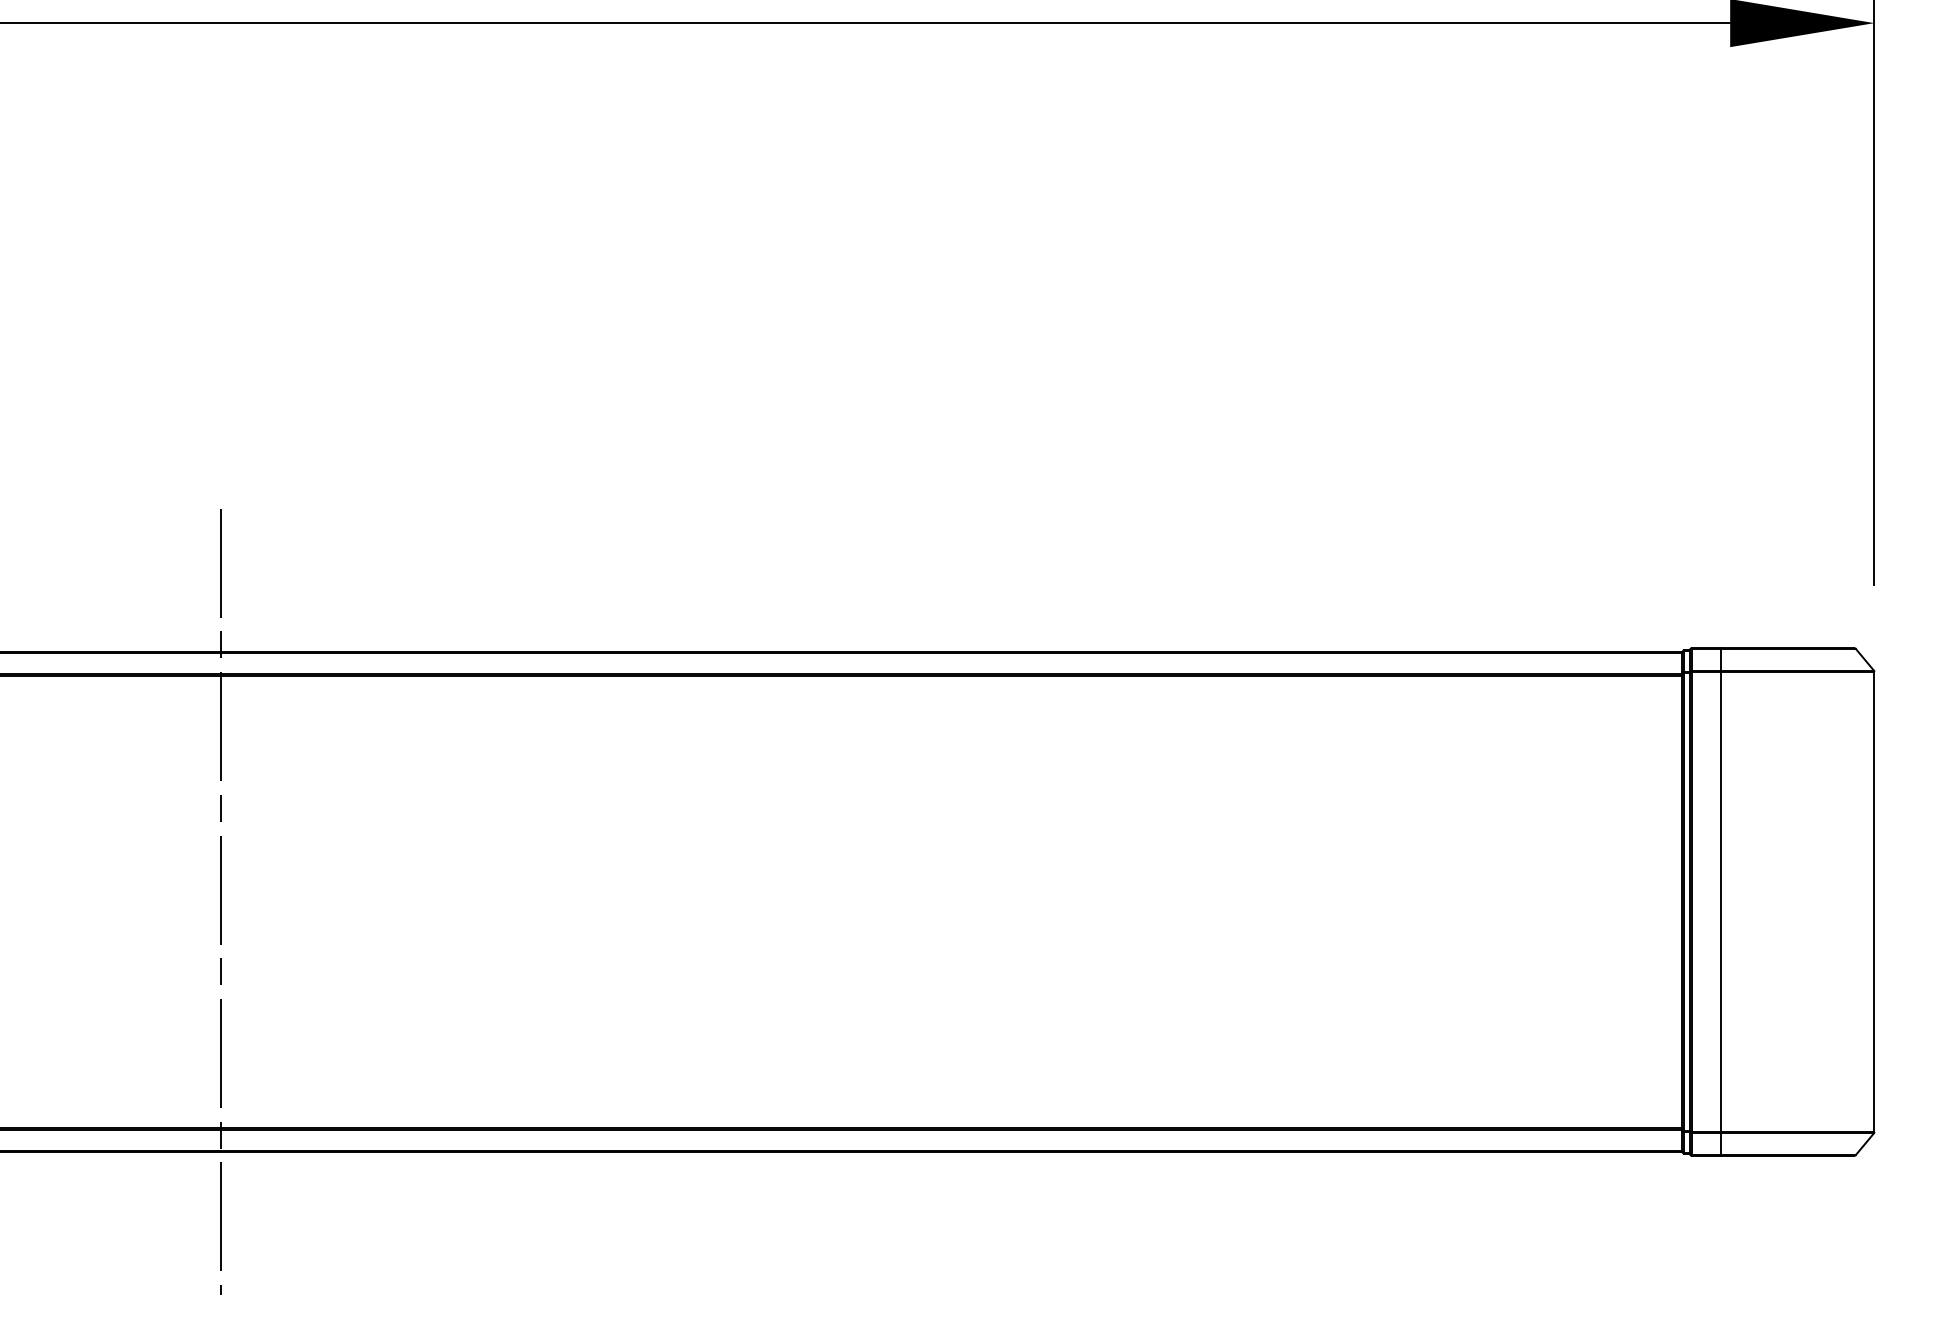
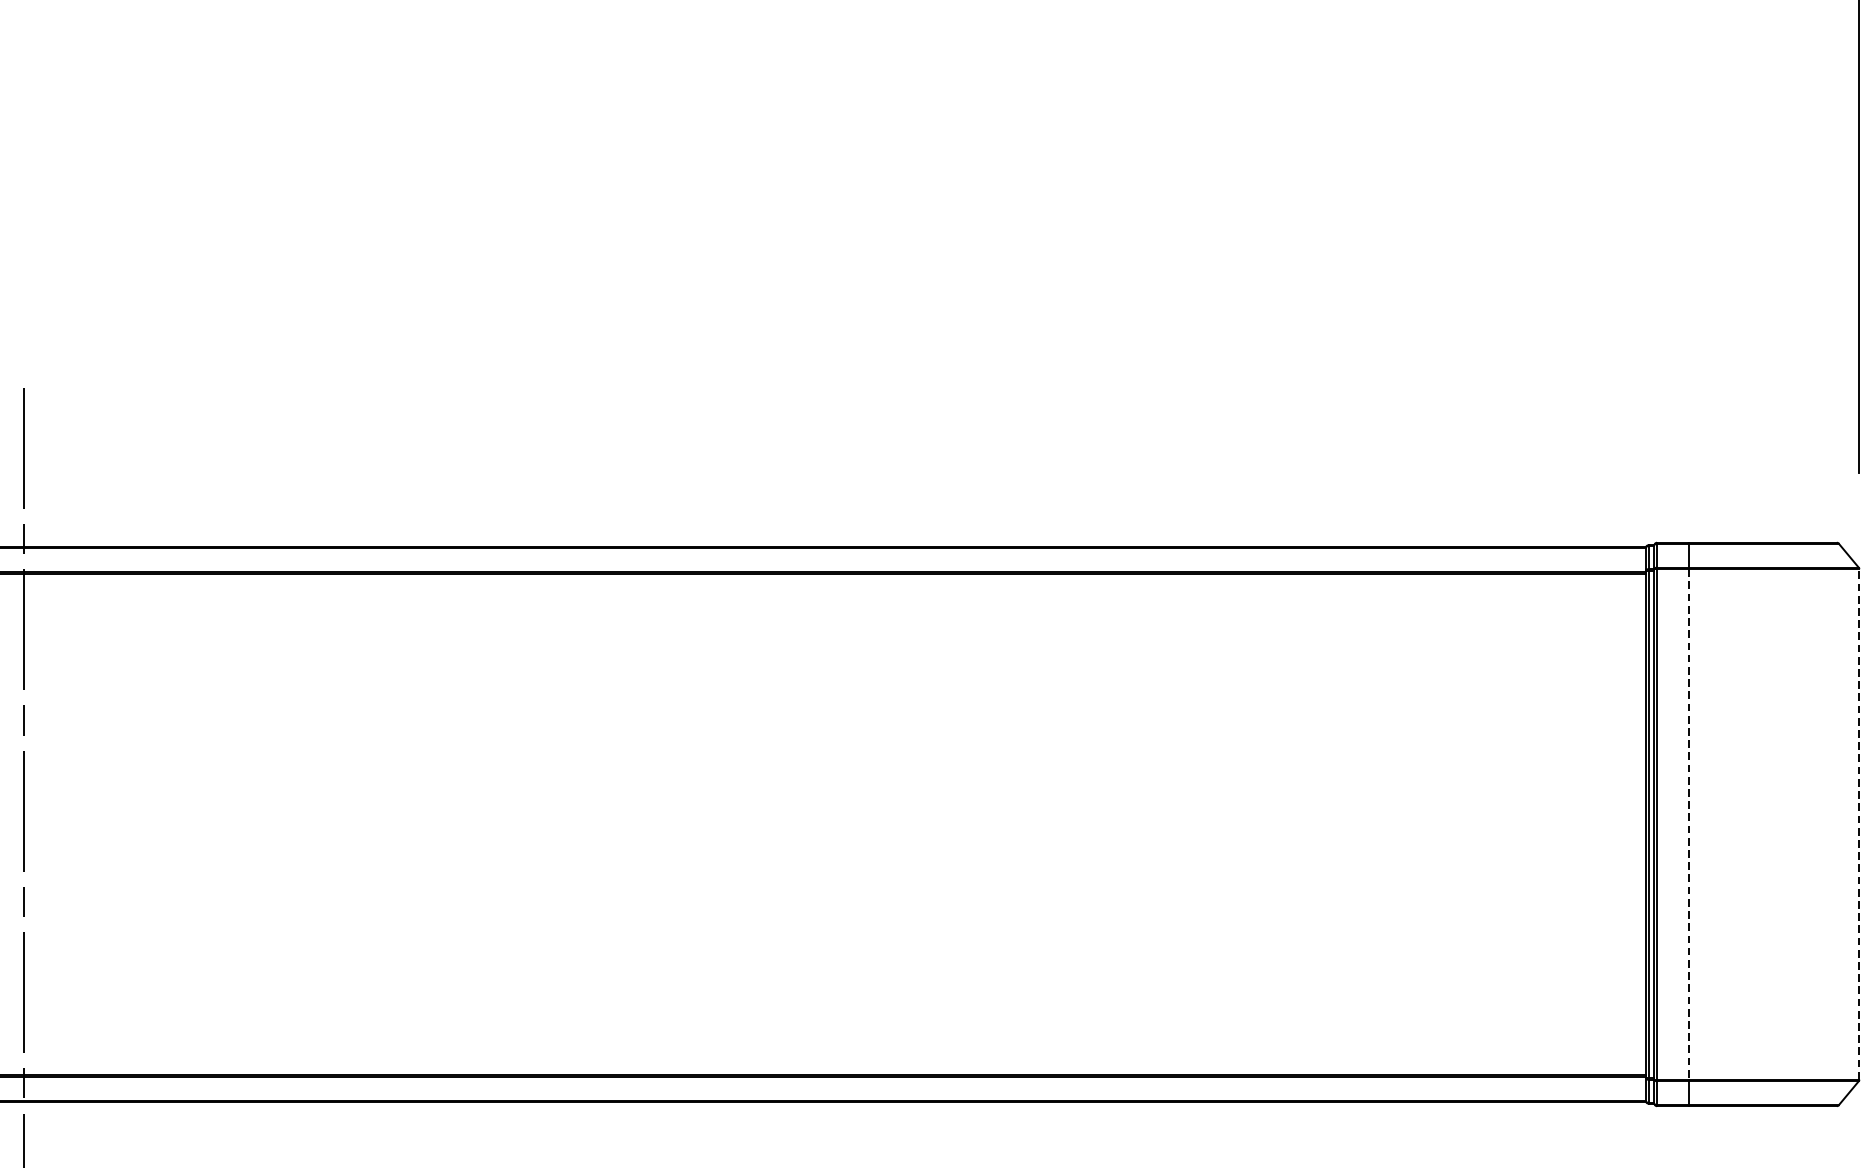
line: (1720, 902) -> (1688, 825), solid -> dashed
line: (1874, 902) -> (1859, 825), solid -> dashed

